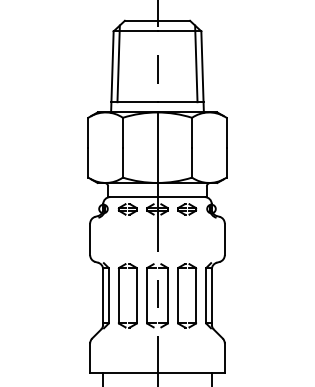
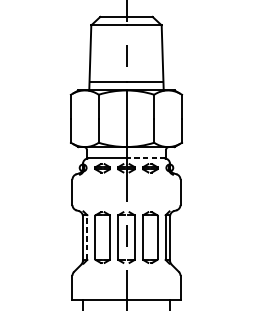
line: (118, 63) -> (95, 51), removed
line: (196, 63) -> (157, 51), removed
line: (182, 197) -> (146, 158), solid -> dashed
line: (108, 295) -> (87, 237), solid -> dashed

